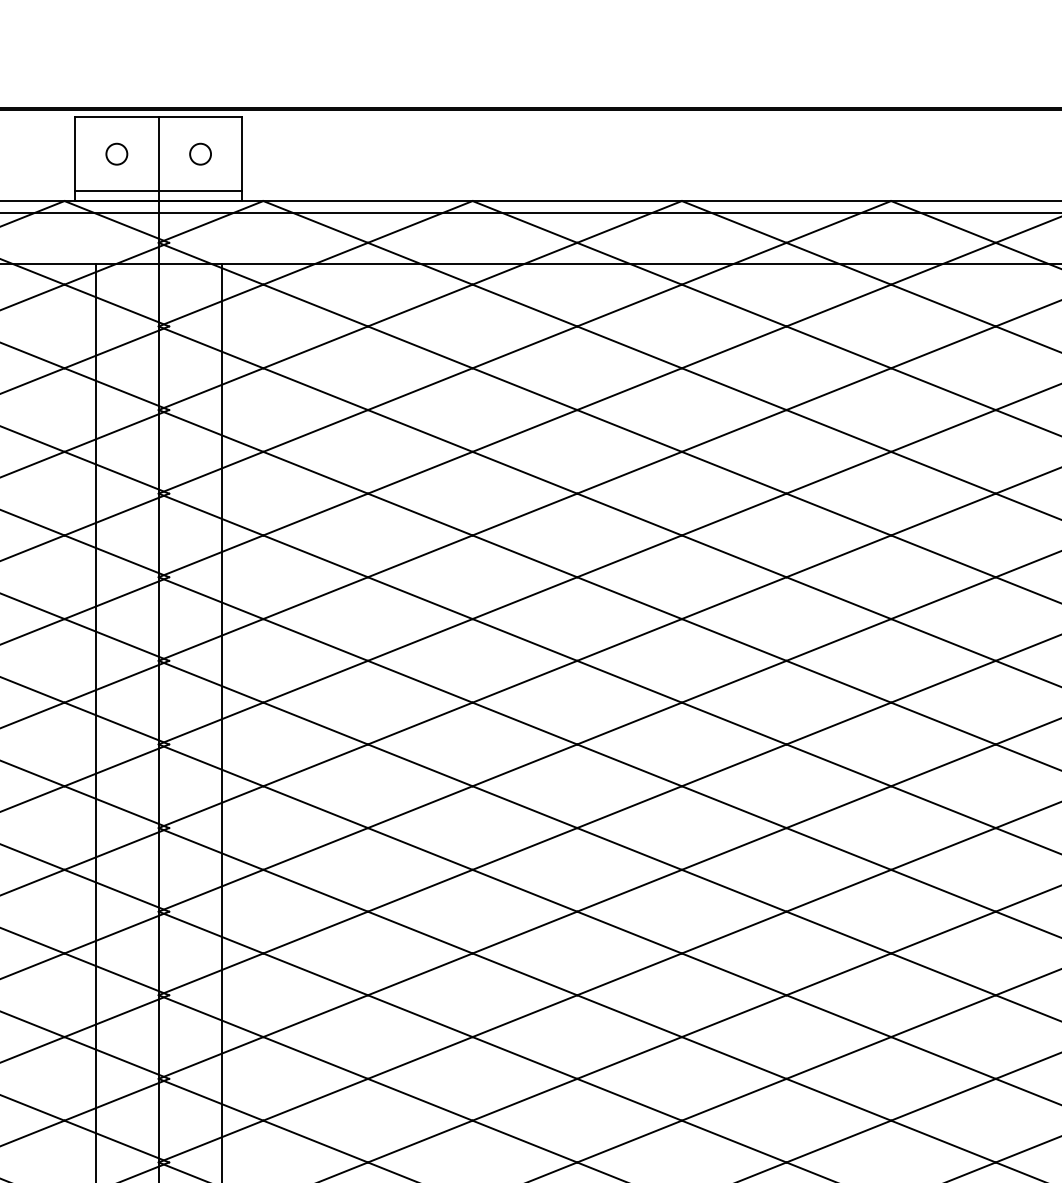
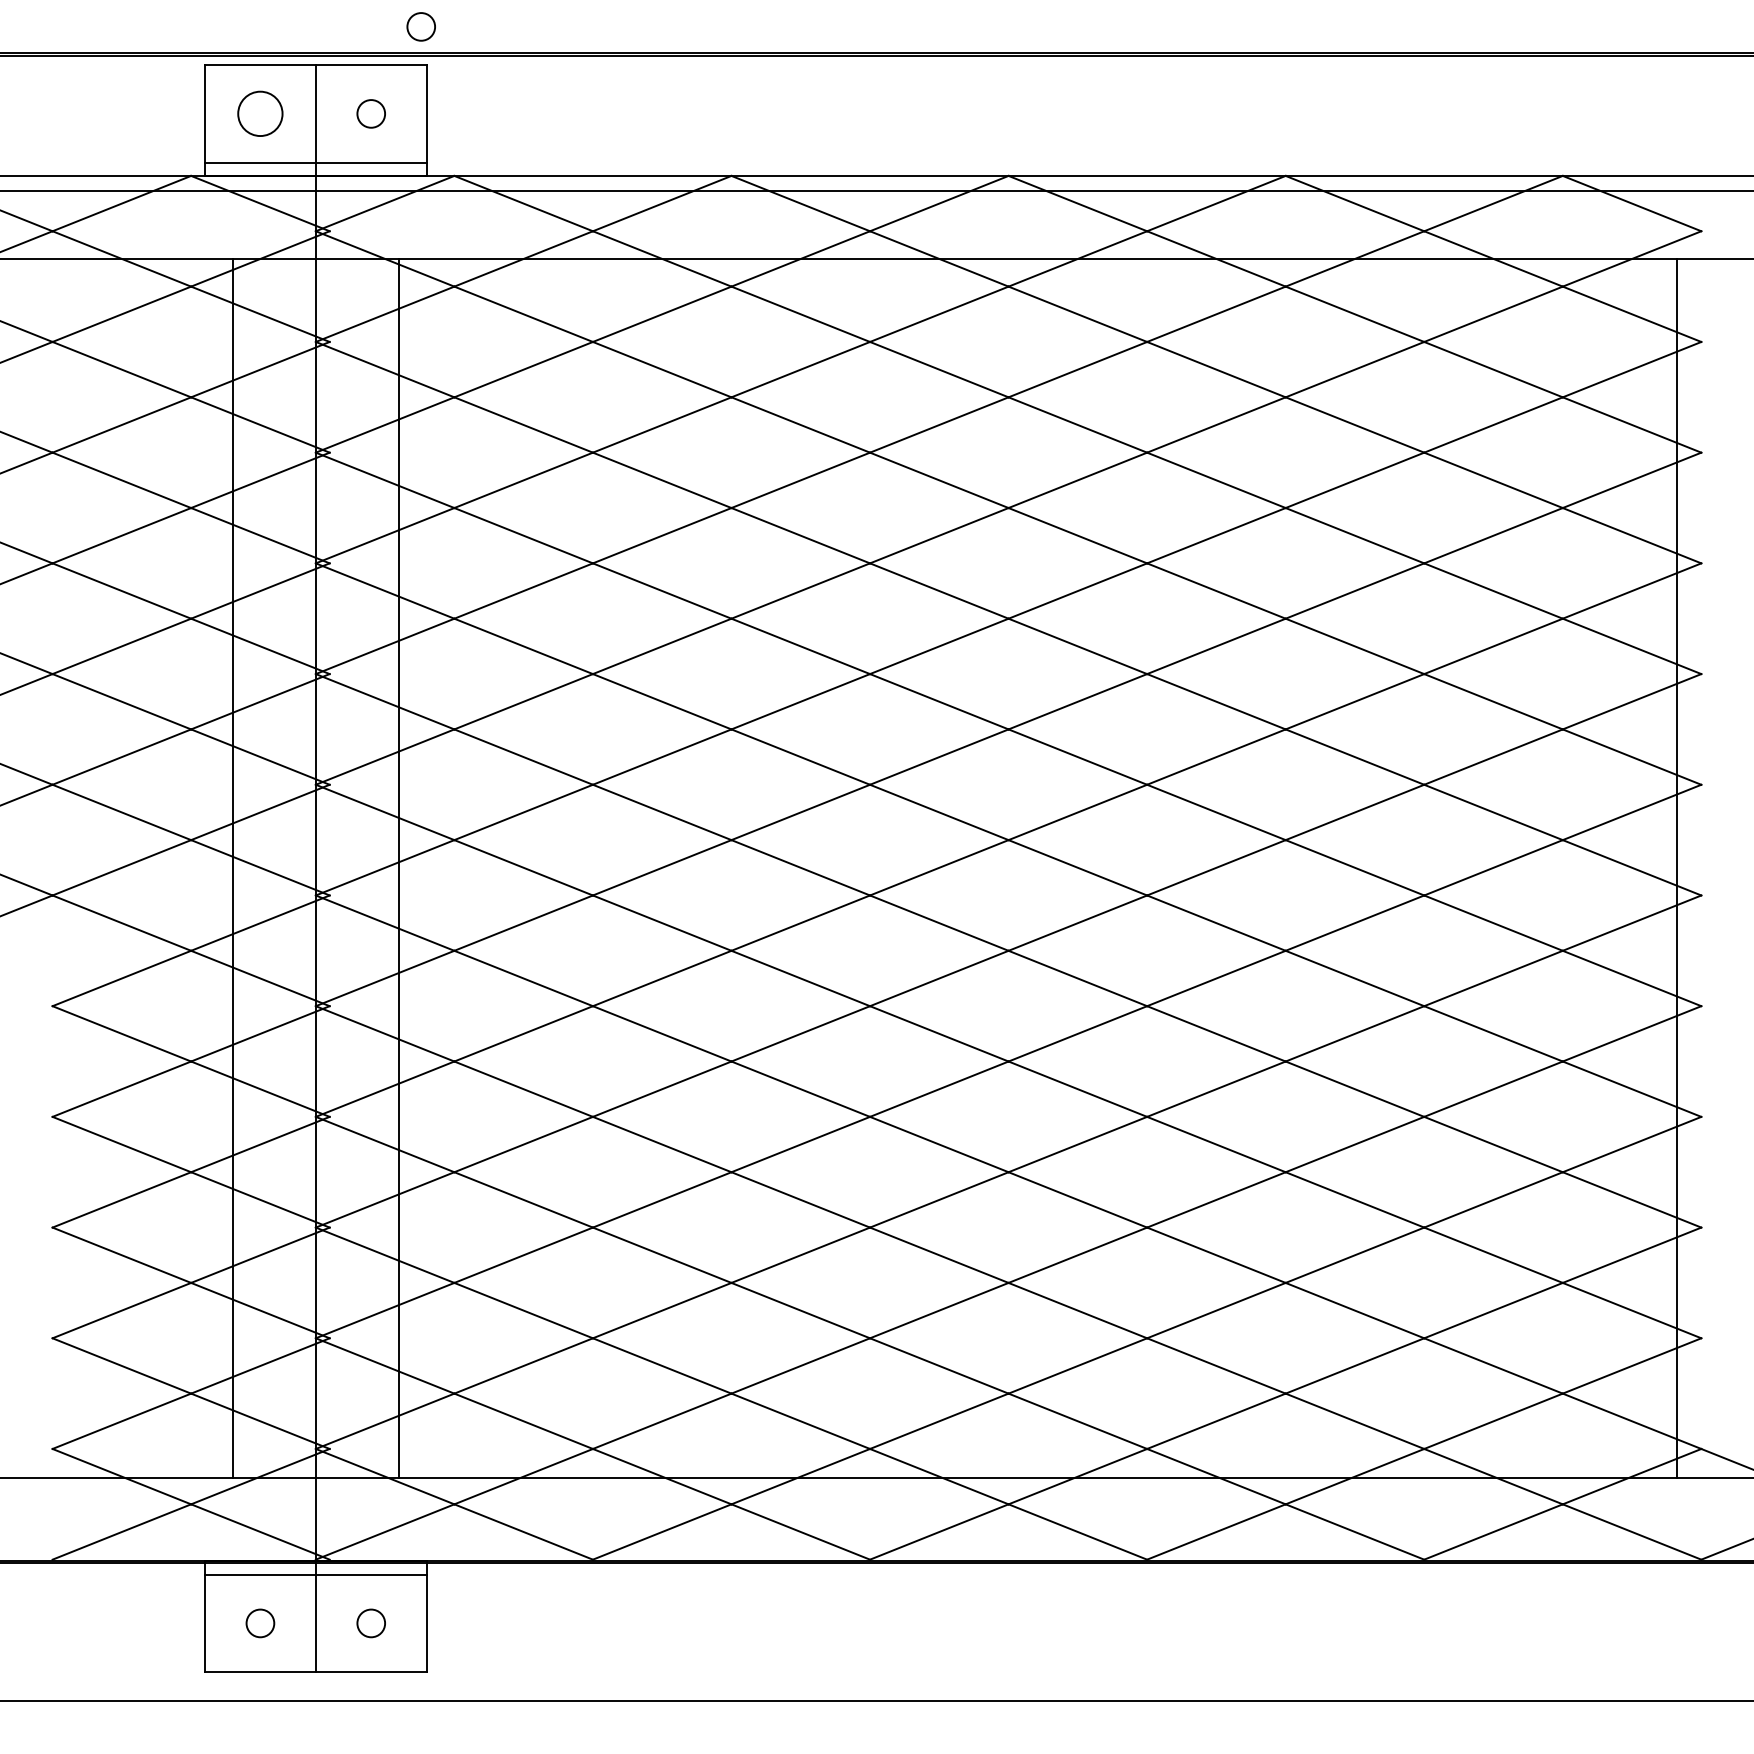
circle: (237, 88) -> (420, 26), added
circle: (116, 153) -> (260, 113), size x1.6

